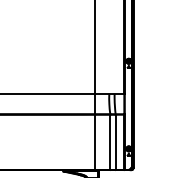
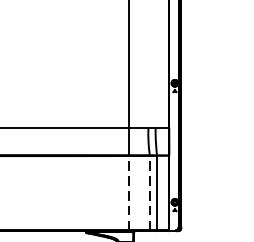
line: (95, 141) -> (129, 192), solid -> dashed
line: (110, 141) -> (150, 192), solid -> dashed

